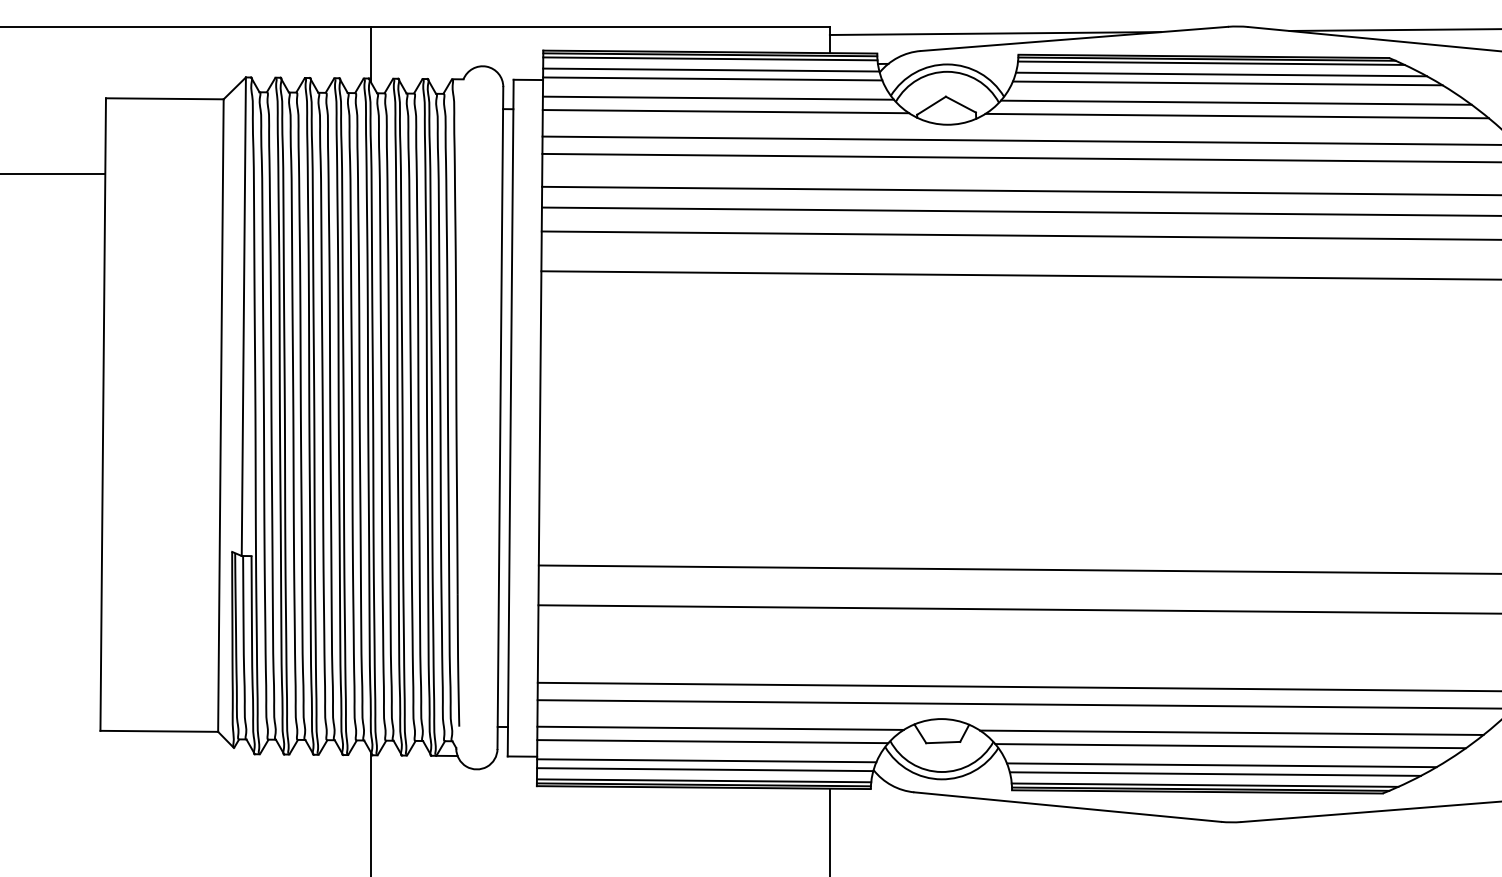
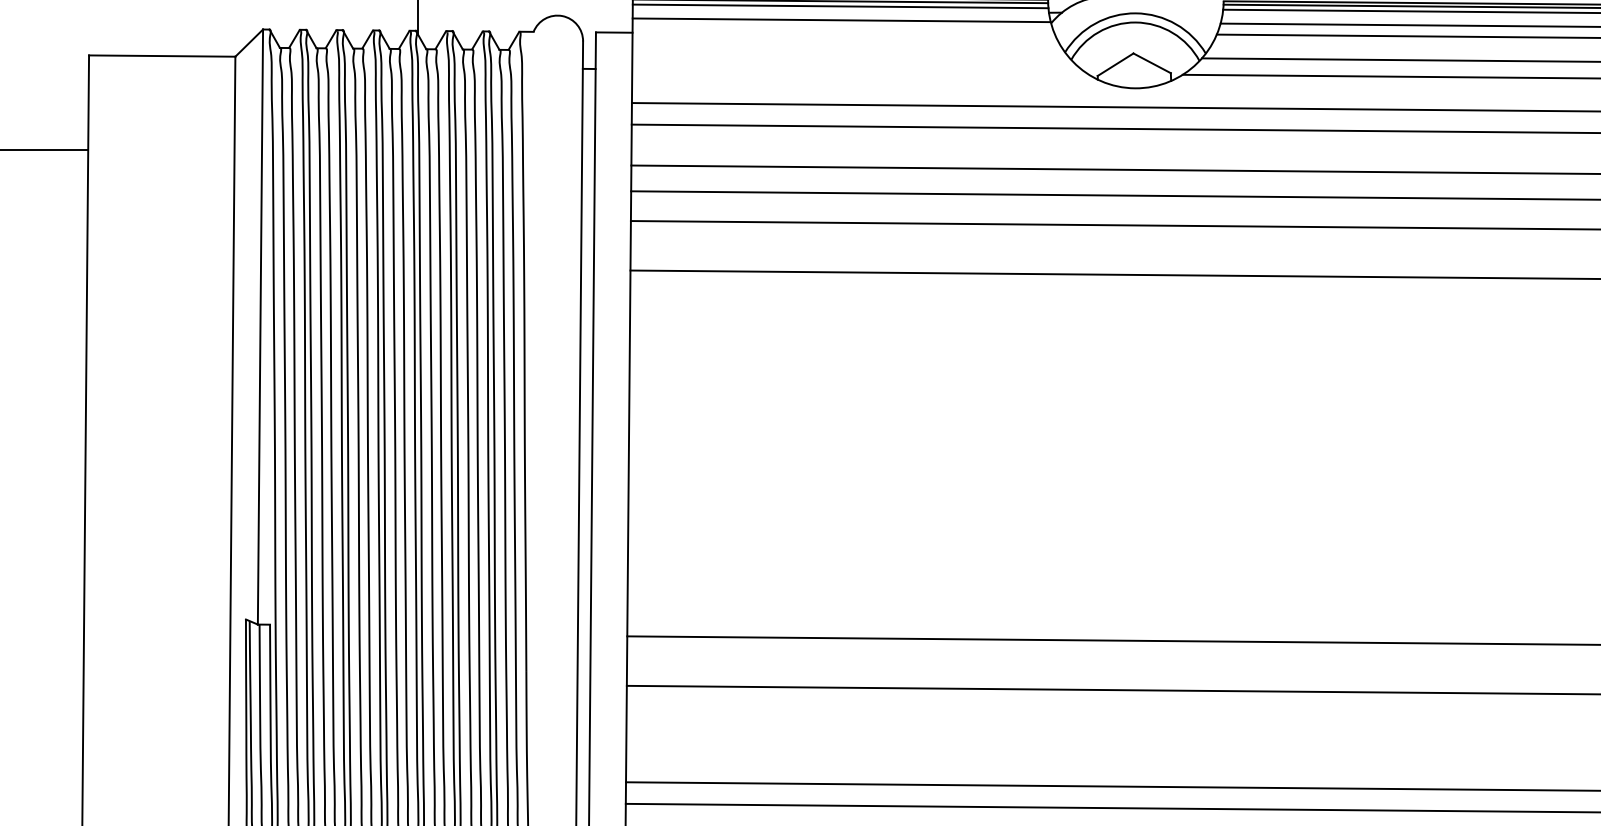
line: (712, 78) -> (843, 30), removed
line: (717, 97) -> (849, 54), removed
line: (725, 111) -> (859, 71), removed

